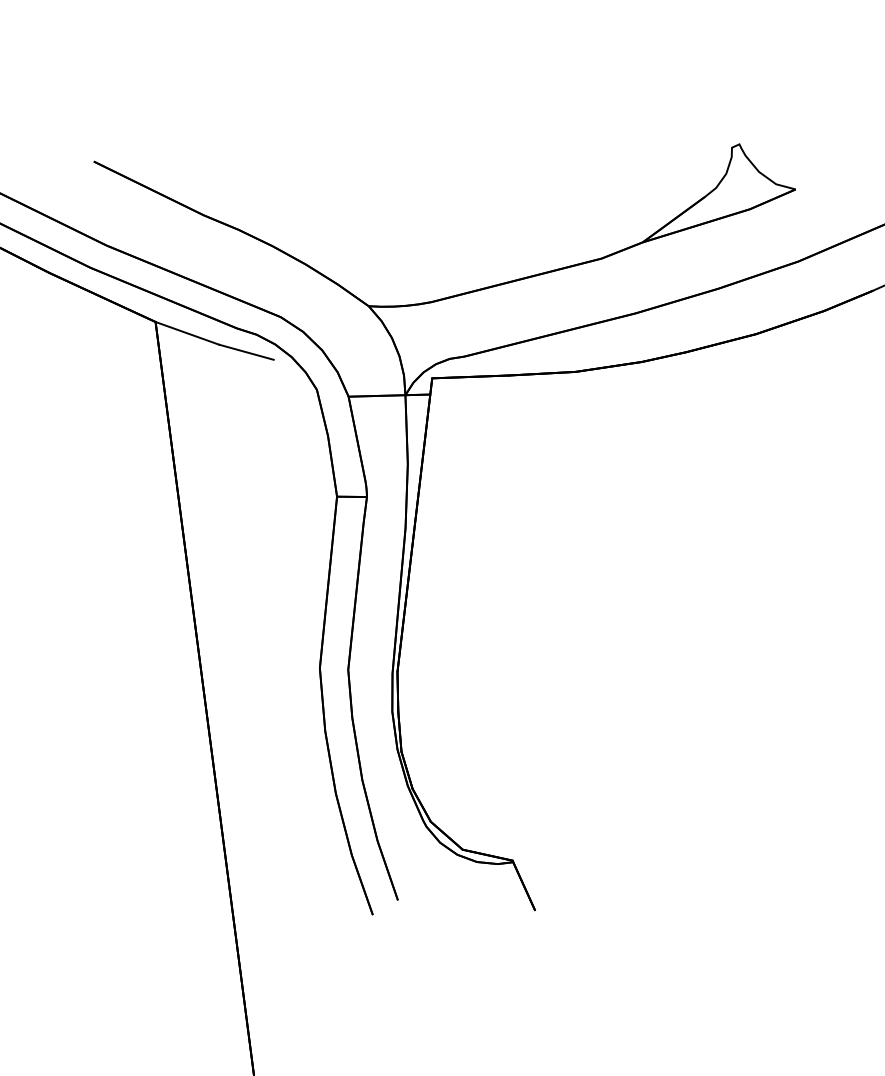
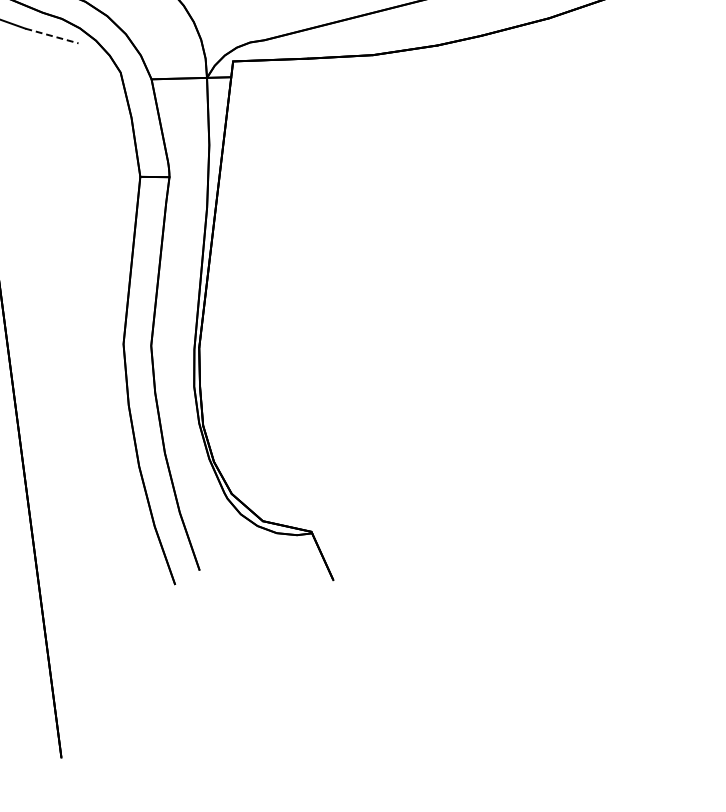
line: (247, 352) -> (52, 36), solid -> dashed

